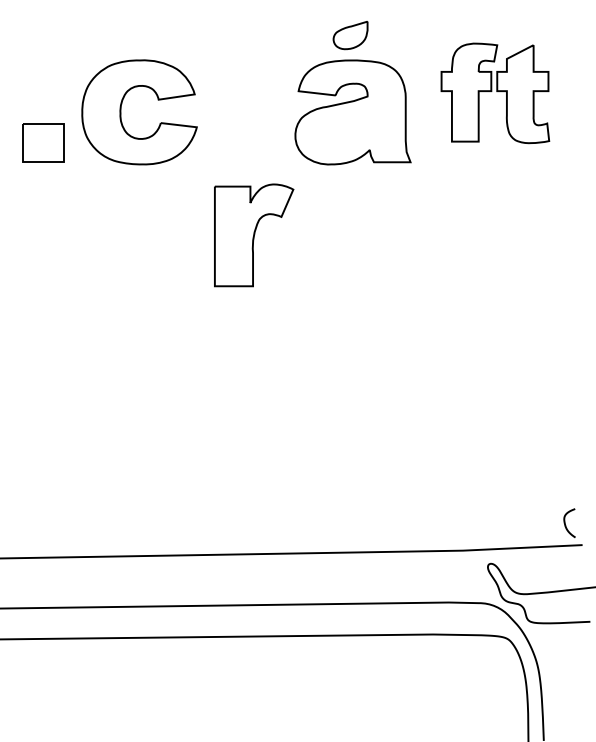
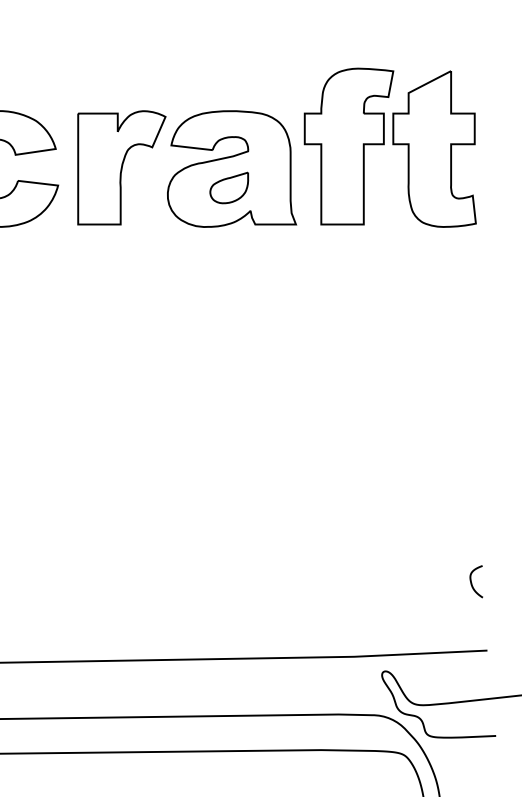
part: (350, 35) -> (229, 188), moved
part: (495, 93) -> (390, 147), size x1.43
part: (254, 235) -> (122, 167), moved
curve: (565, 522) -> (471, 580), moved

